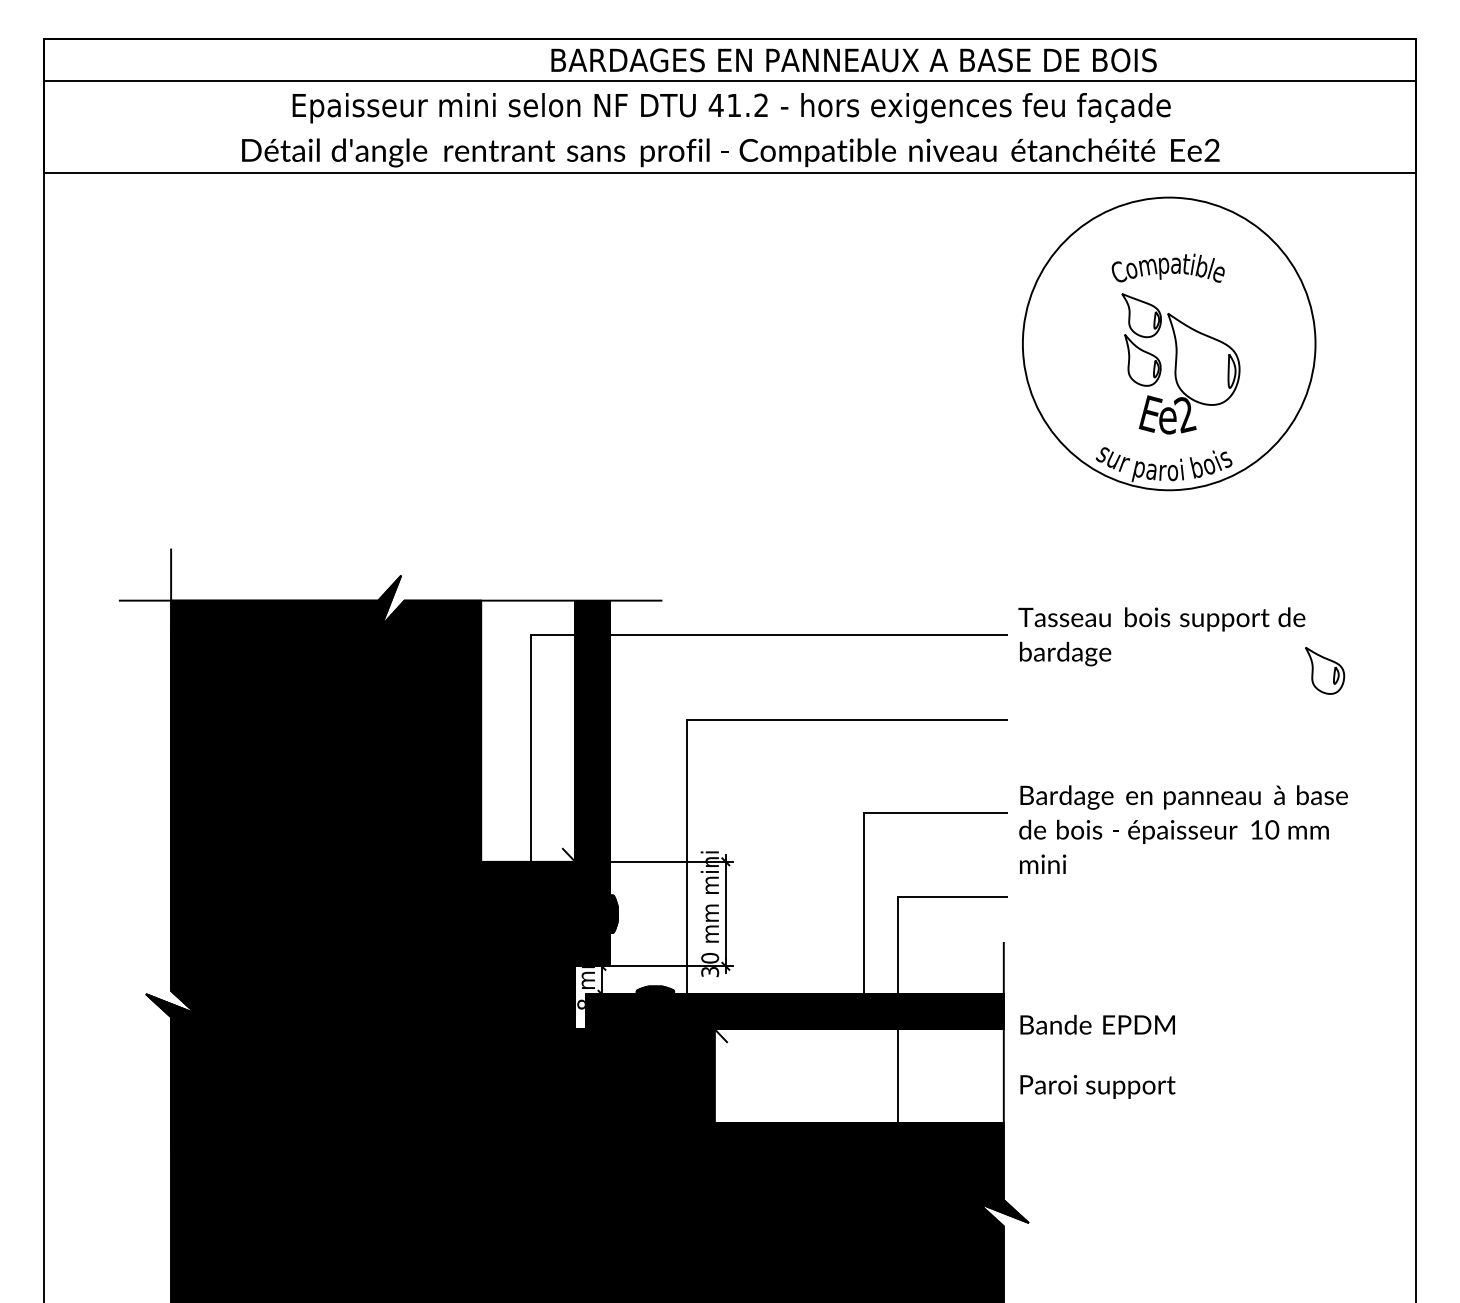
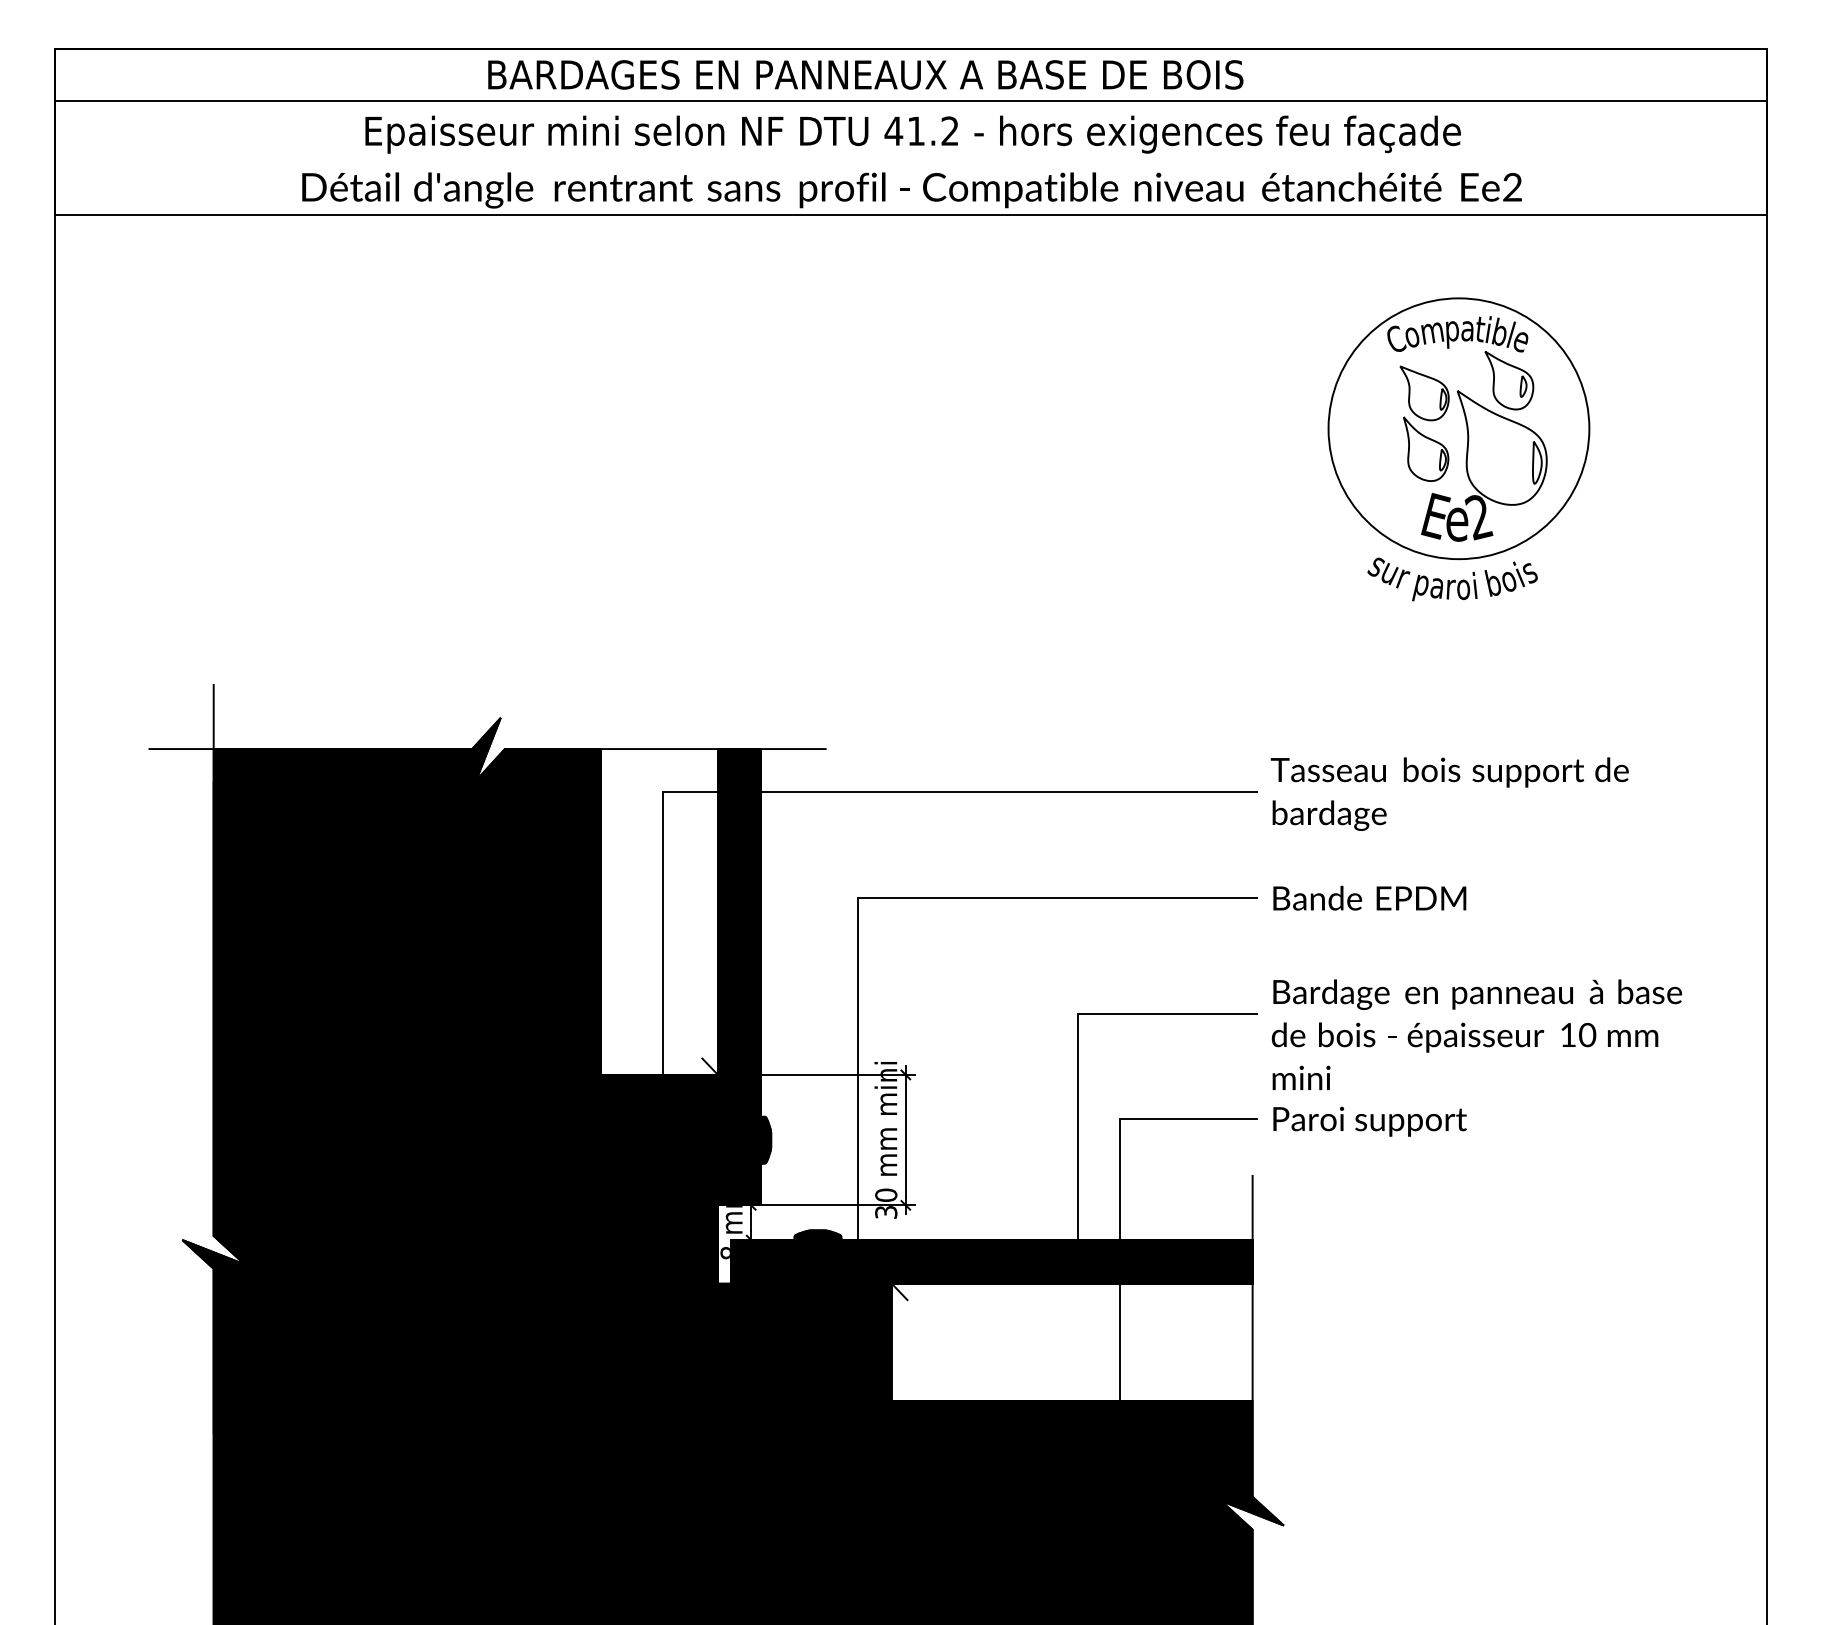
text: (853, 59) -> (865, 74), moved
circle: (1168, 343) -> (1458, 428), size x0.71
part: (1325, 670) -> (1509, 380), moved
text: (1097, 1024) -> (1369, 897), moved
text: (1097, 1086) -> (1369, 1121), moved

